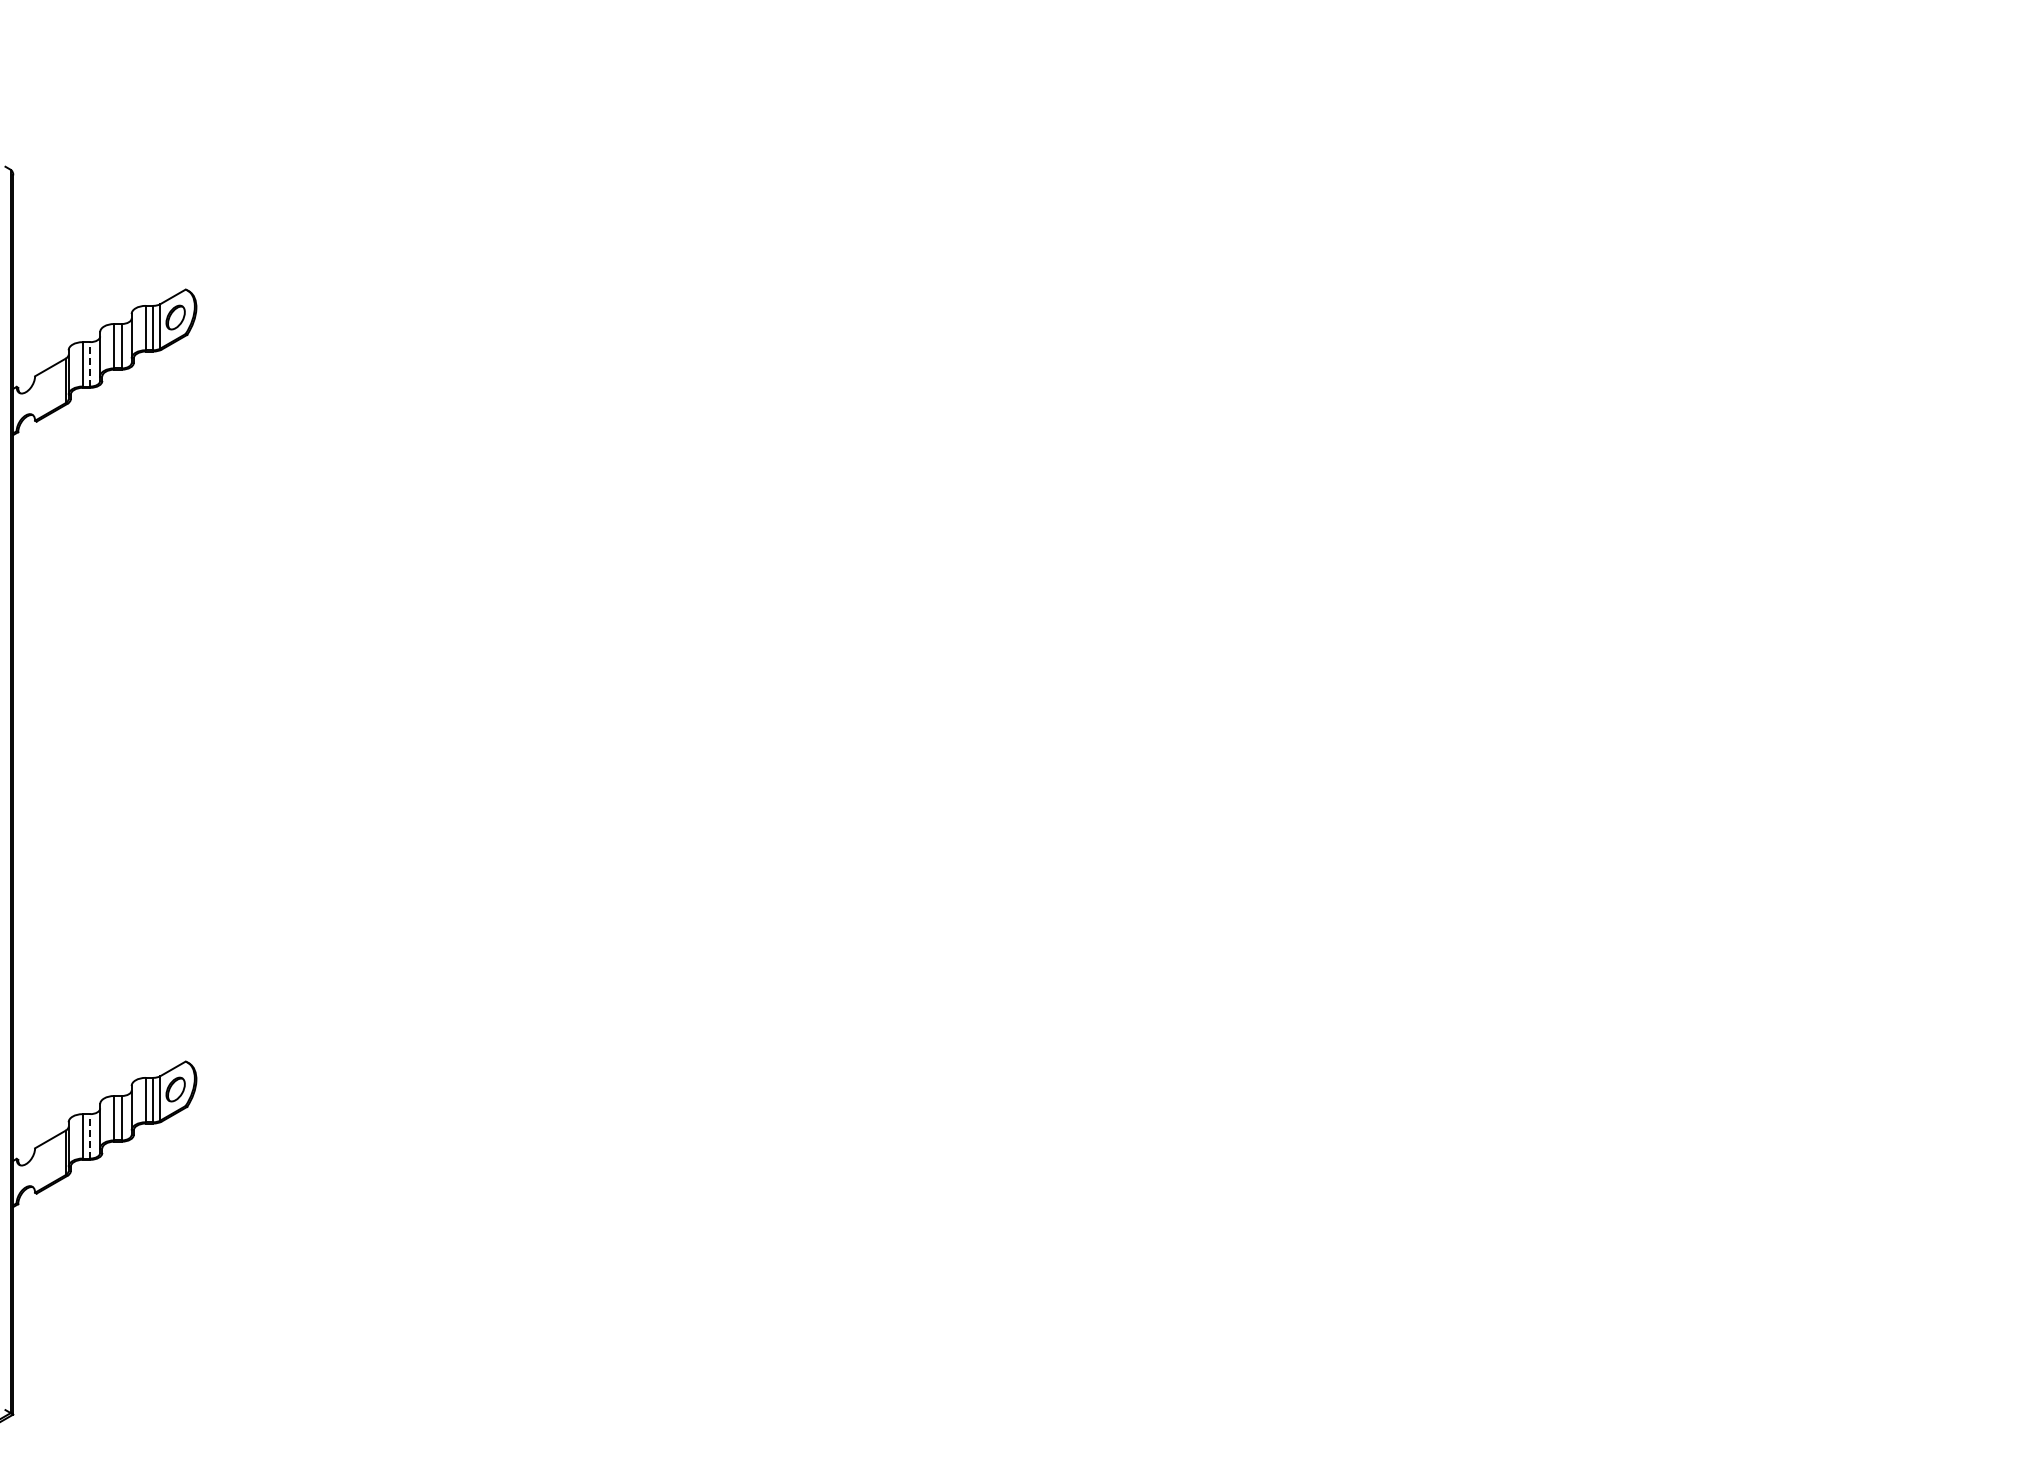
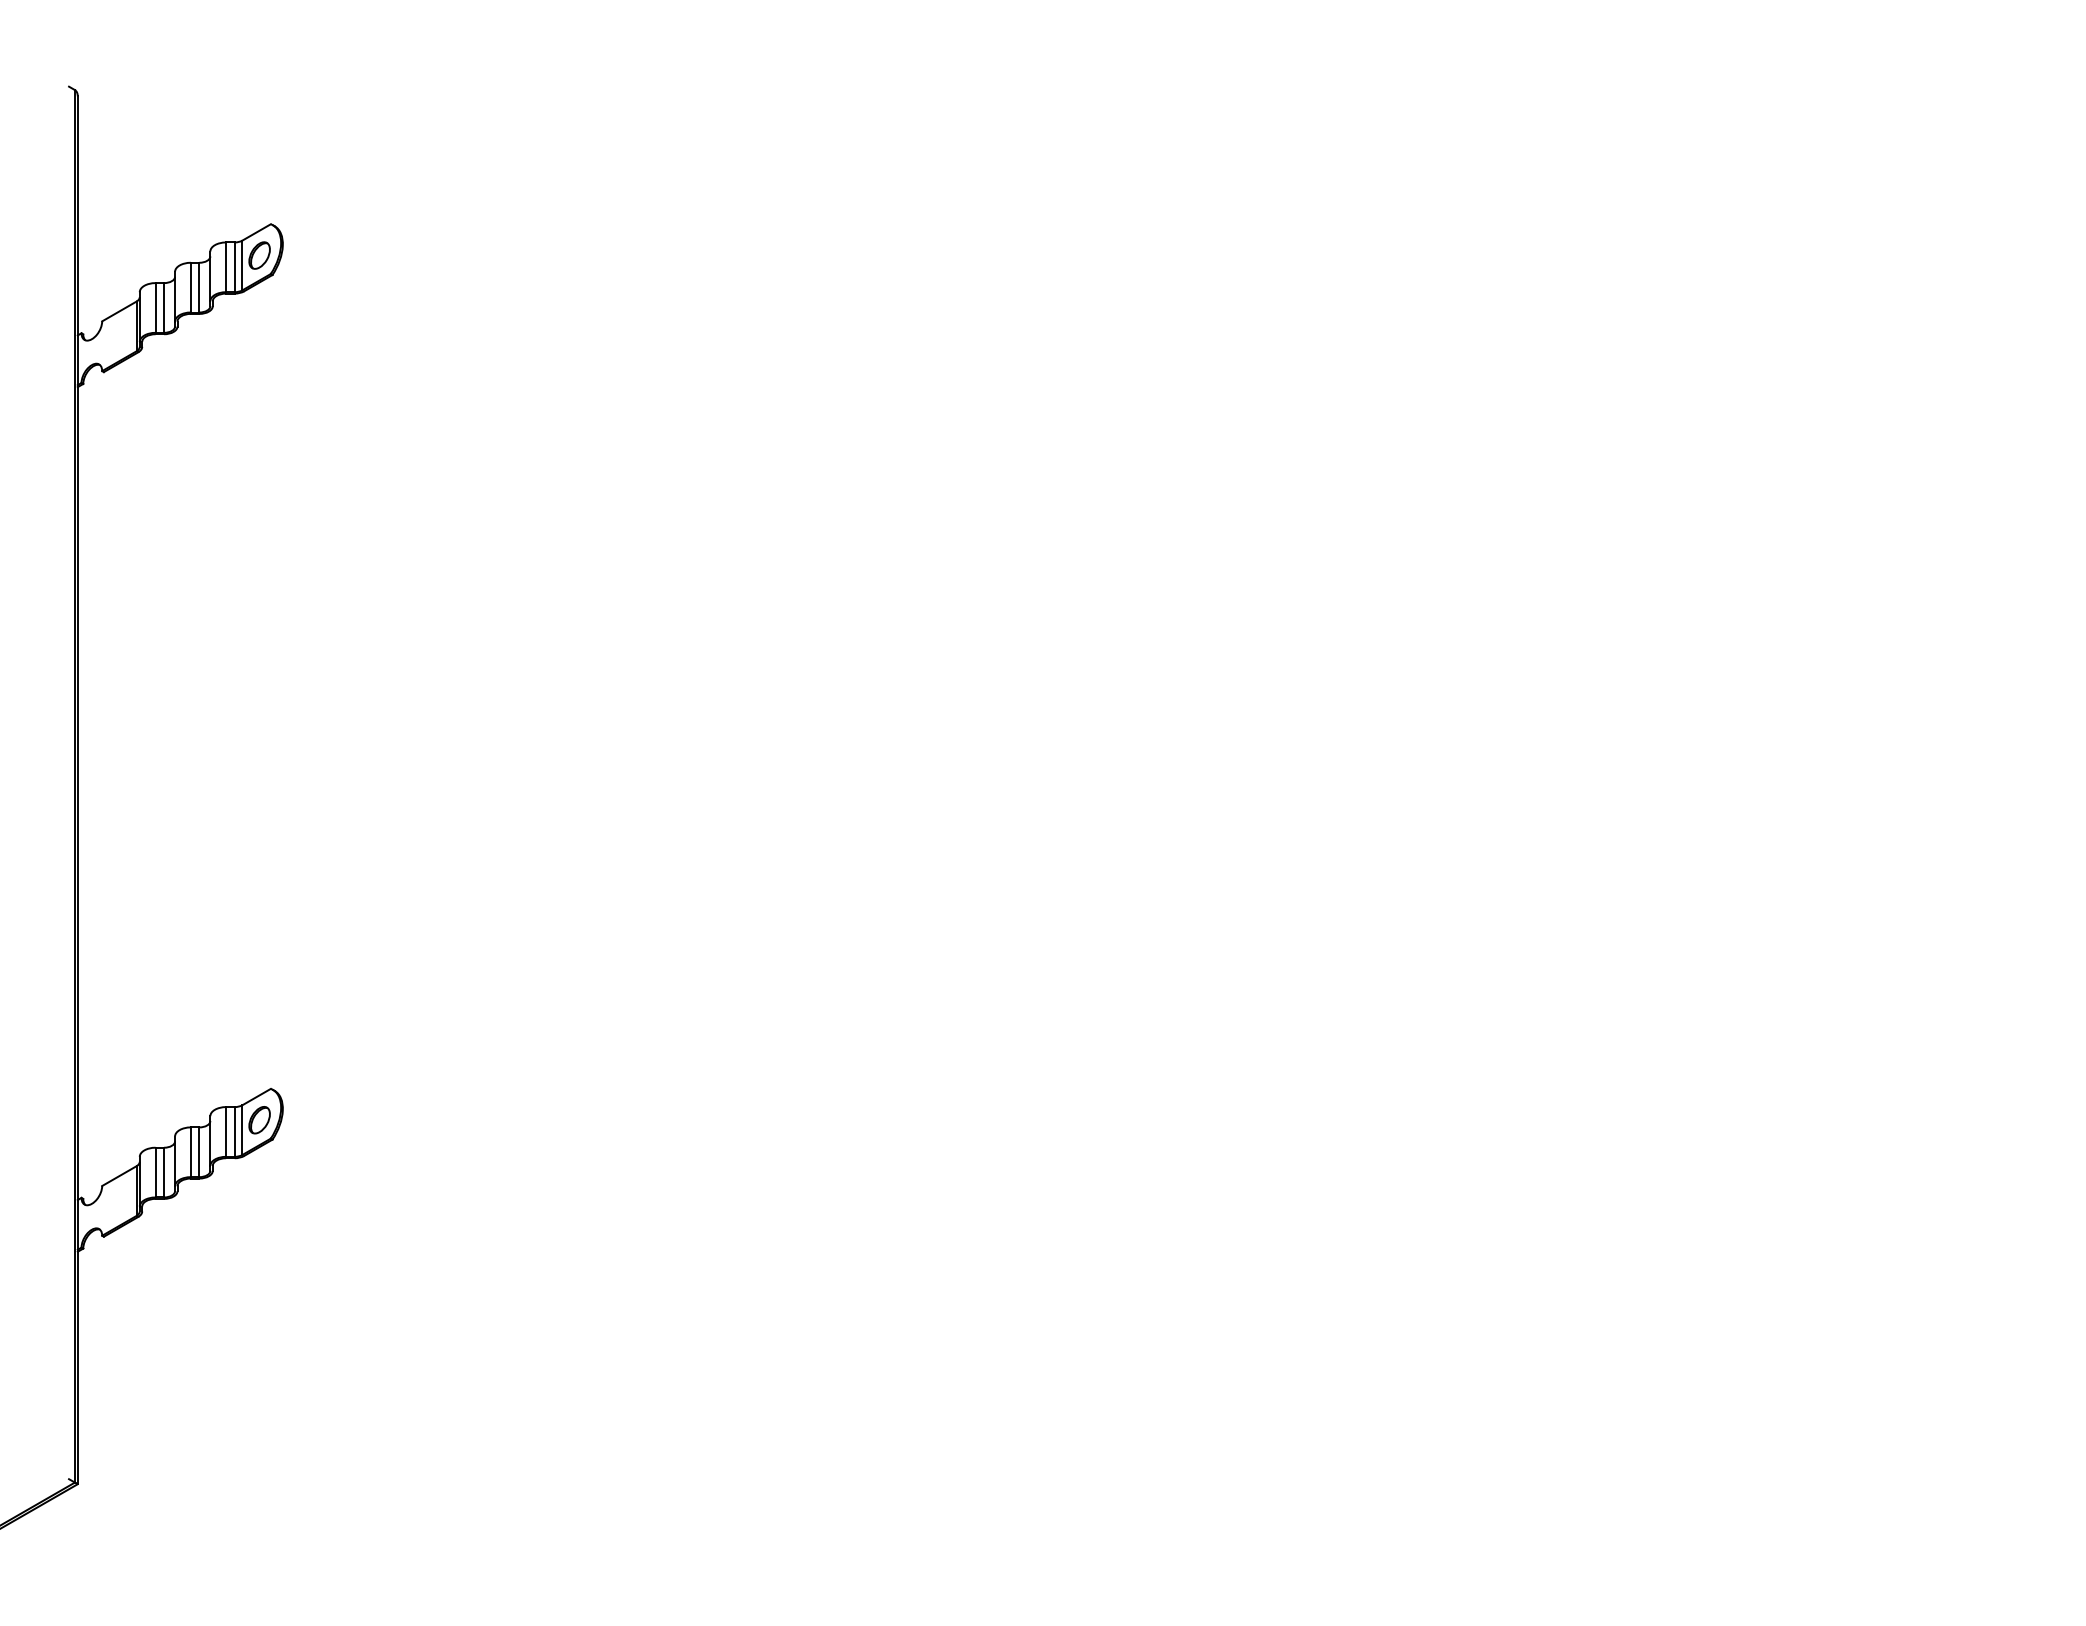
line: (90, 363) -> (164, 307), dashed -> solid
line: (90, 1135) -> (164, 1171), dashed -> solid

